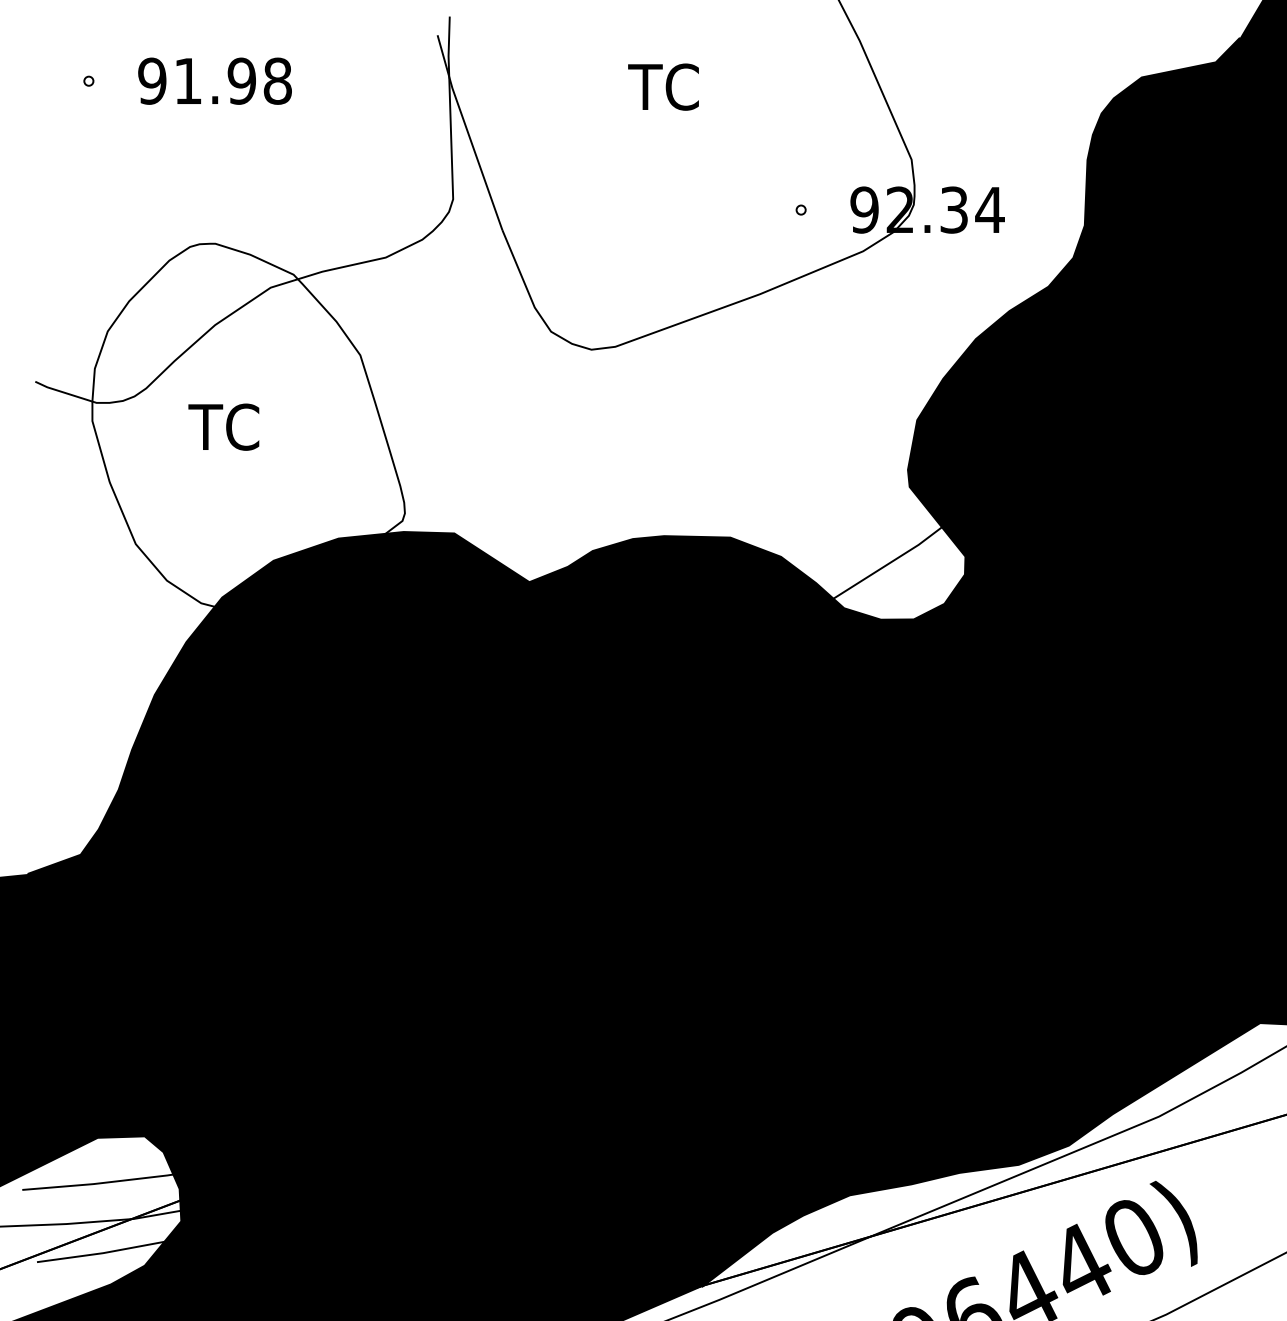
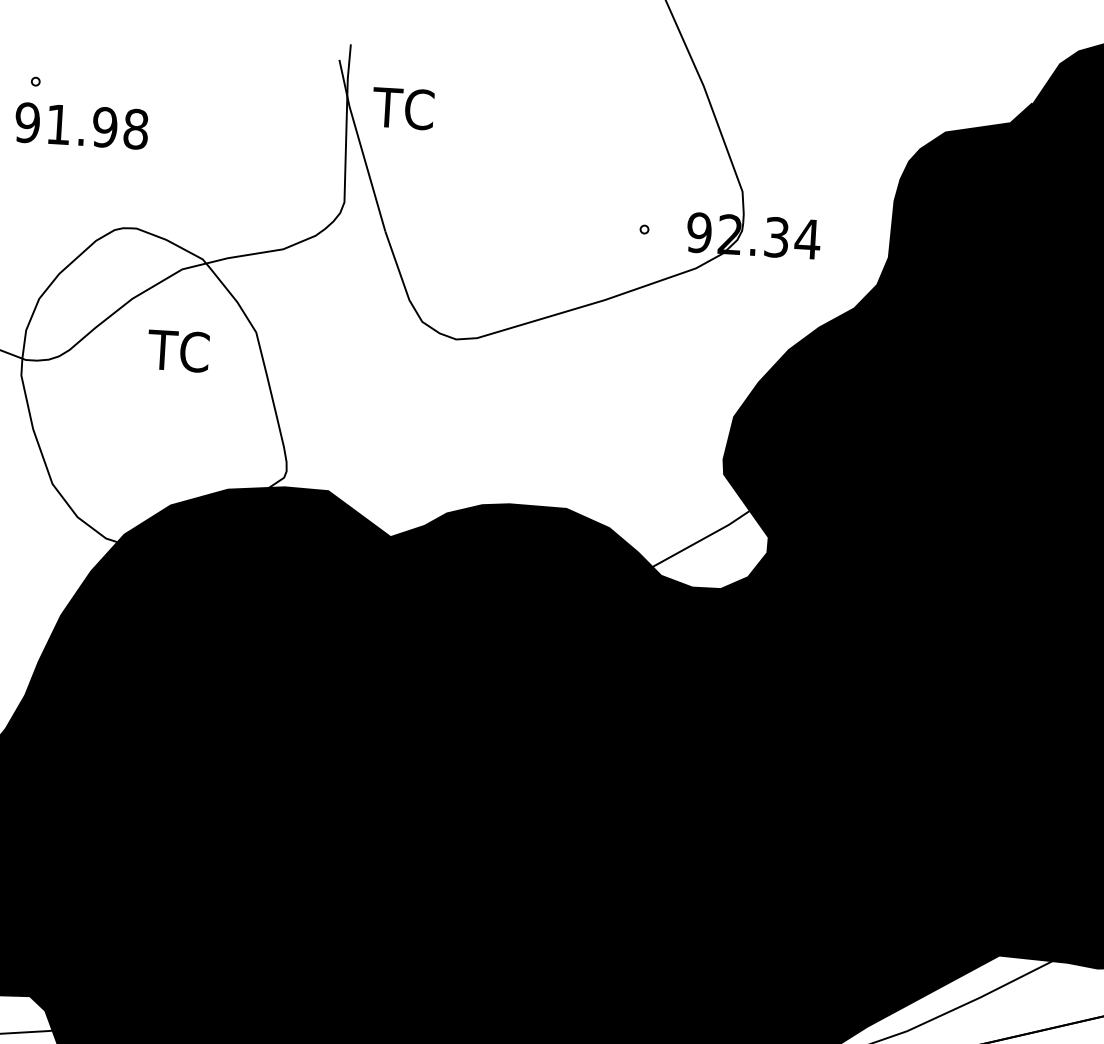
text: (214, 80) -> (81, 125), moved
text: (663, 86) -> (403, 108), moved
text: (223, 426) -> (178, 350), moved

